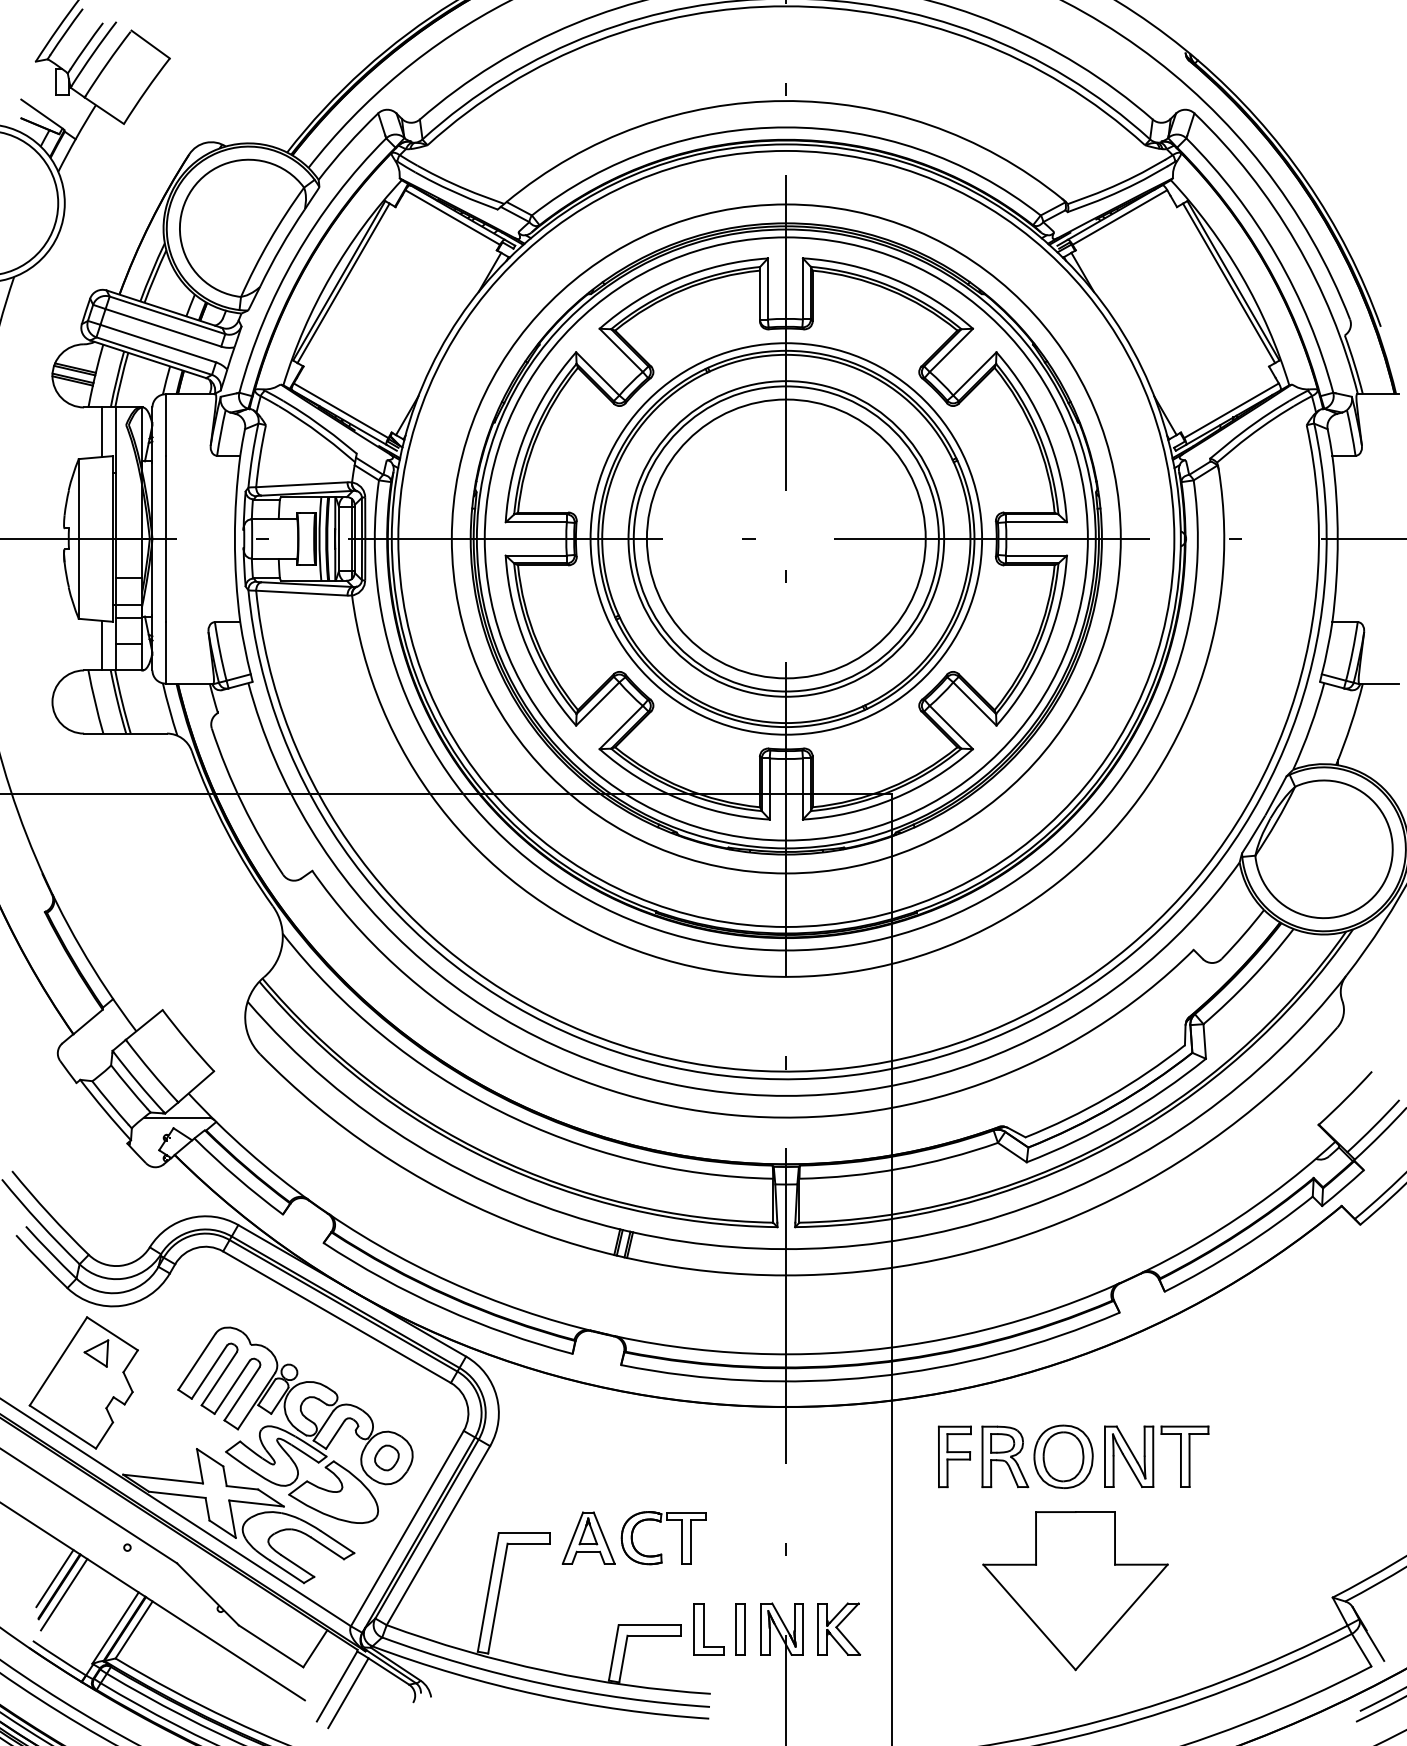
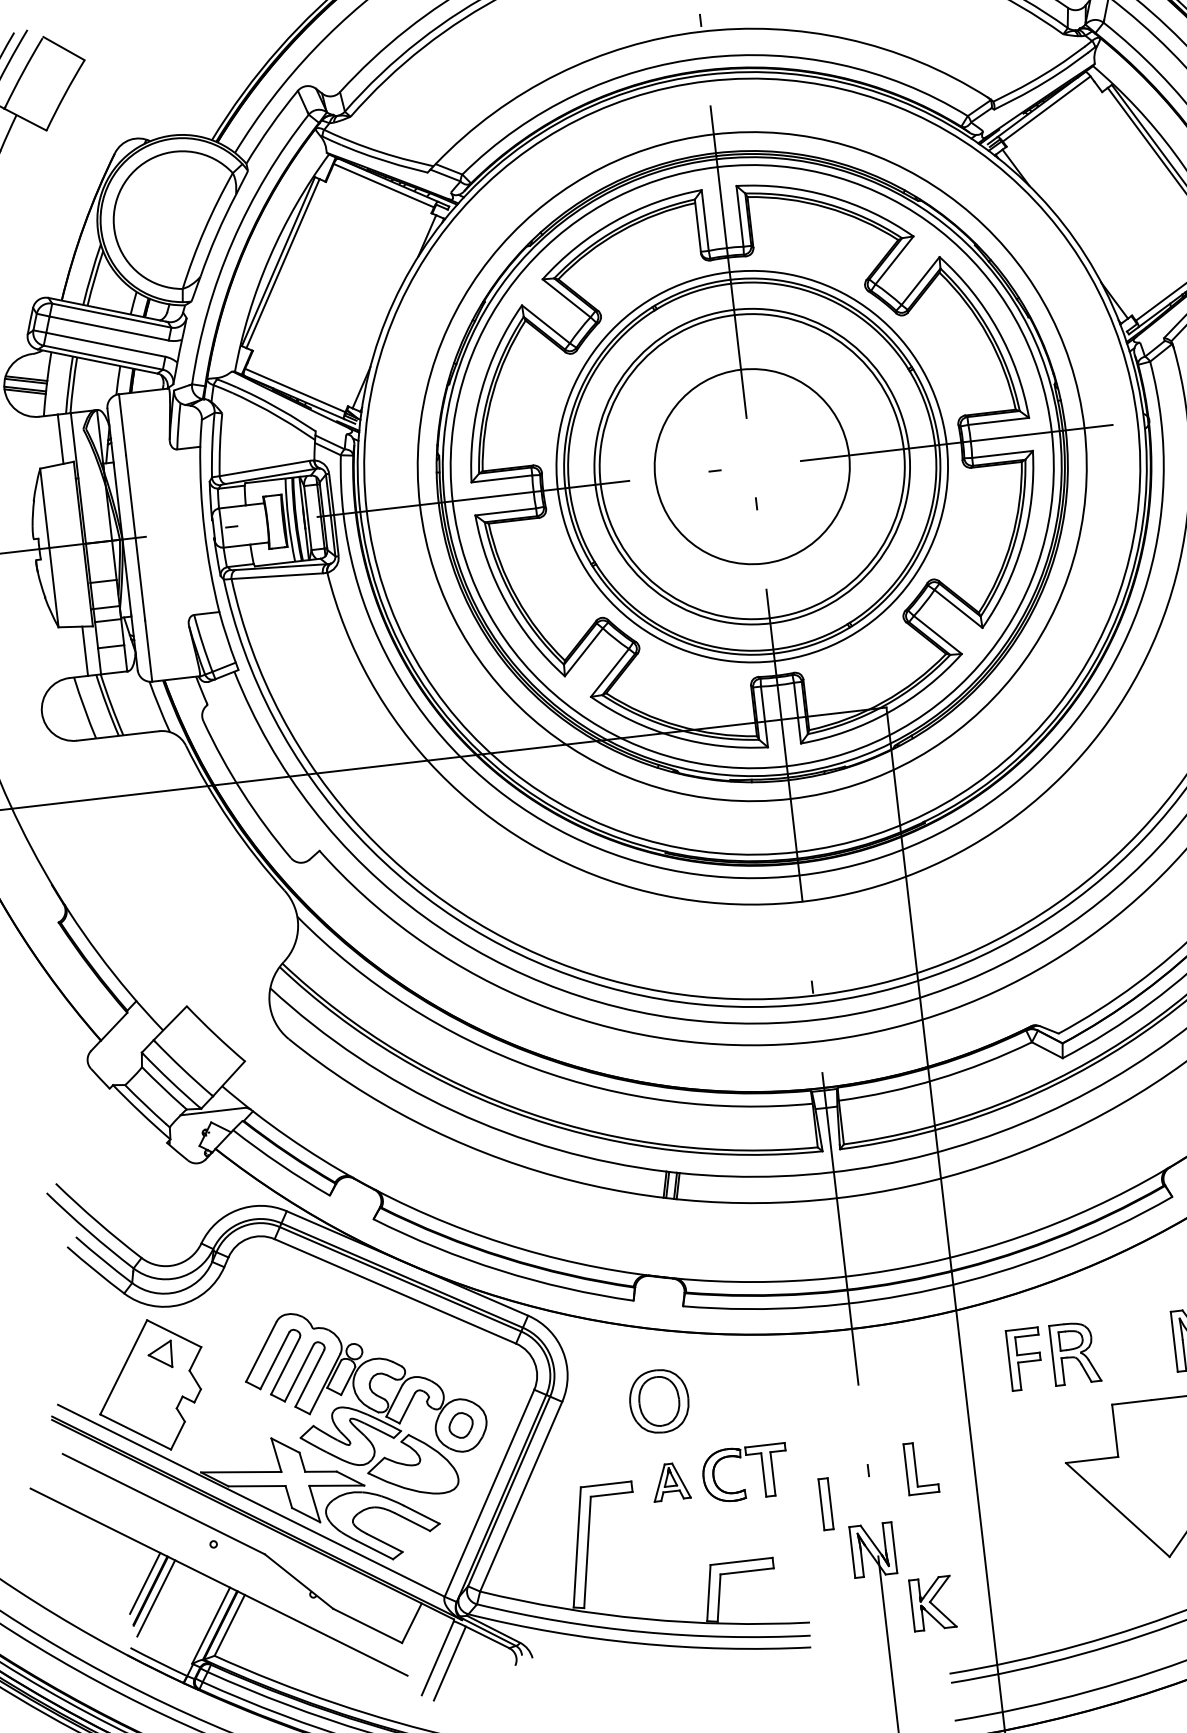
circle: (785, 538) -> (751, 466), size x0.7
part: (1063, 1456) -> (659, 1401), moved
part: (588, 1537) -> (670, 1481), size x0.7
part: (839, 1628) -> (933, 1602), moved
part: (708, 1629) -> (920, 1468), moved
part: (740, 1629) -> (826, 1504), moved

